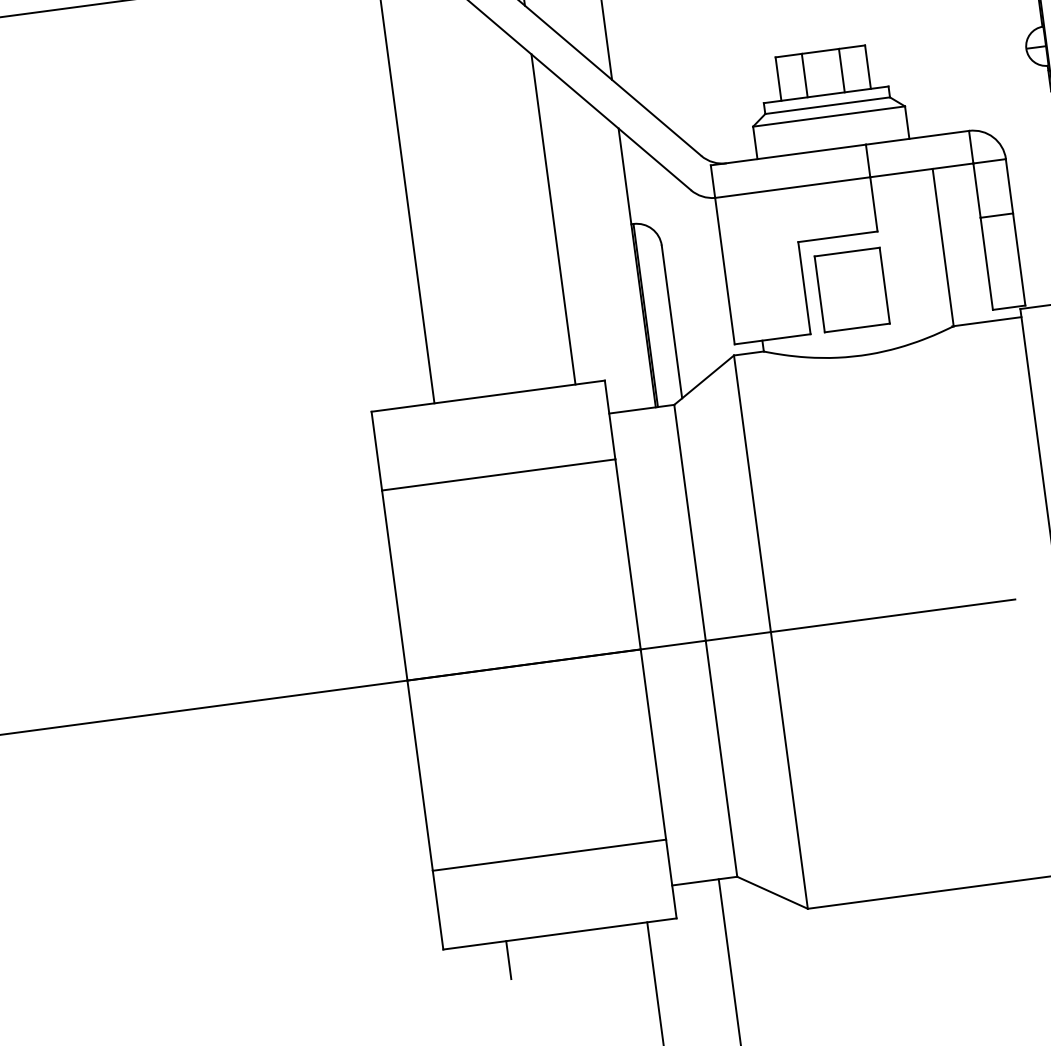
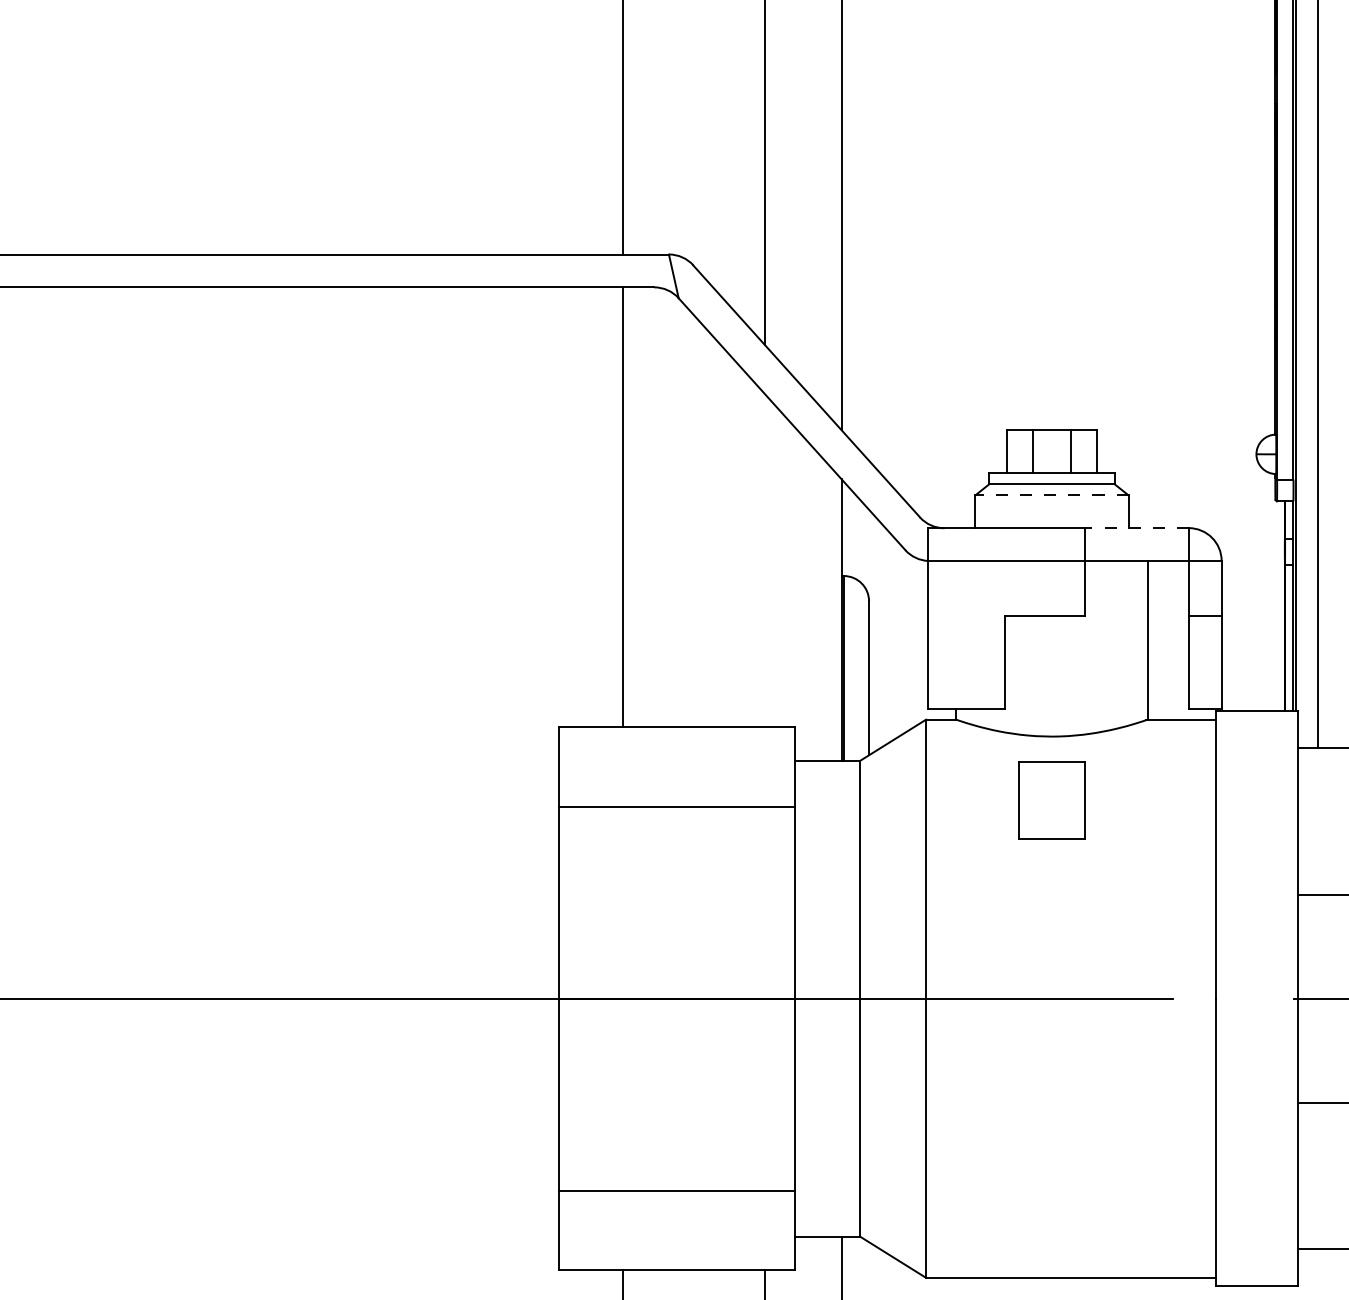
line: (828, 116) -> (1051, 495), solid -> dashed
line: (917, 138) -> (1136, 528), solid -> dashed
line: (553, 218) -> (765, 560), removed
part: (851, 290) -> (1051, 800), moved

